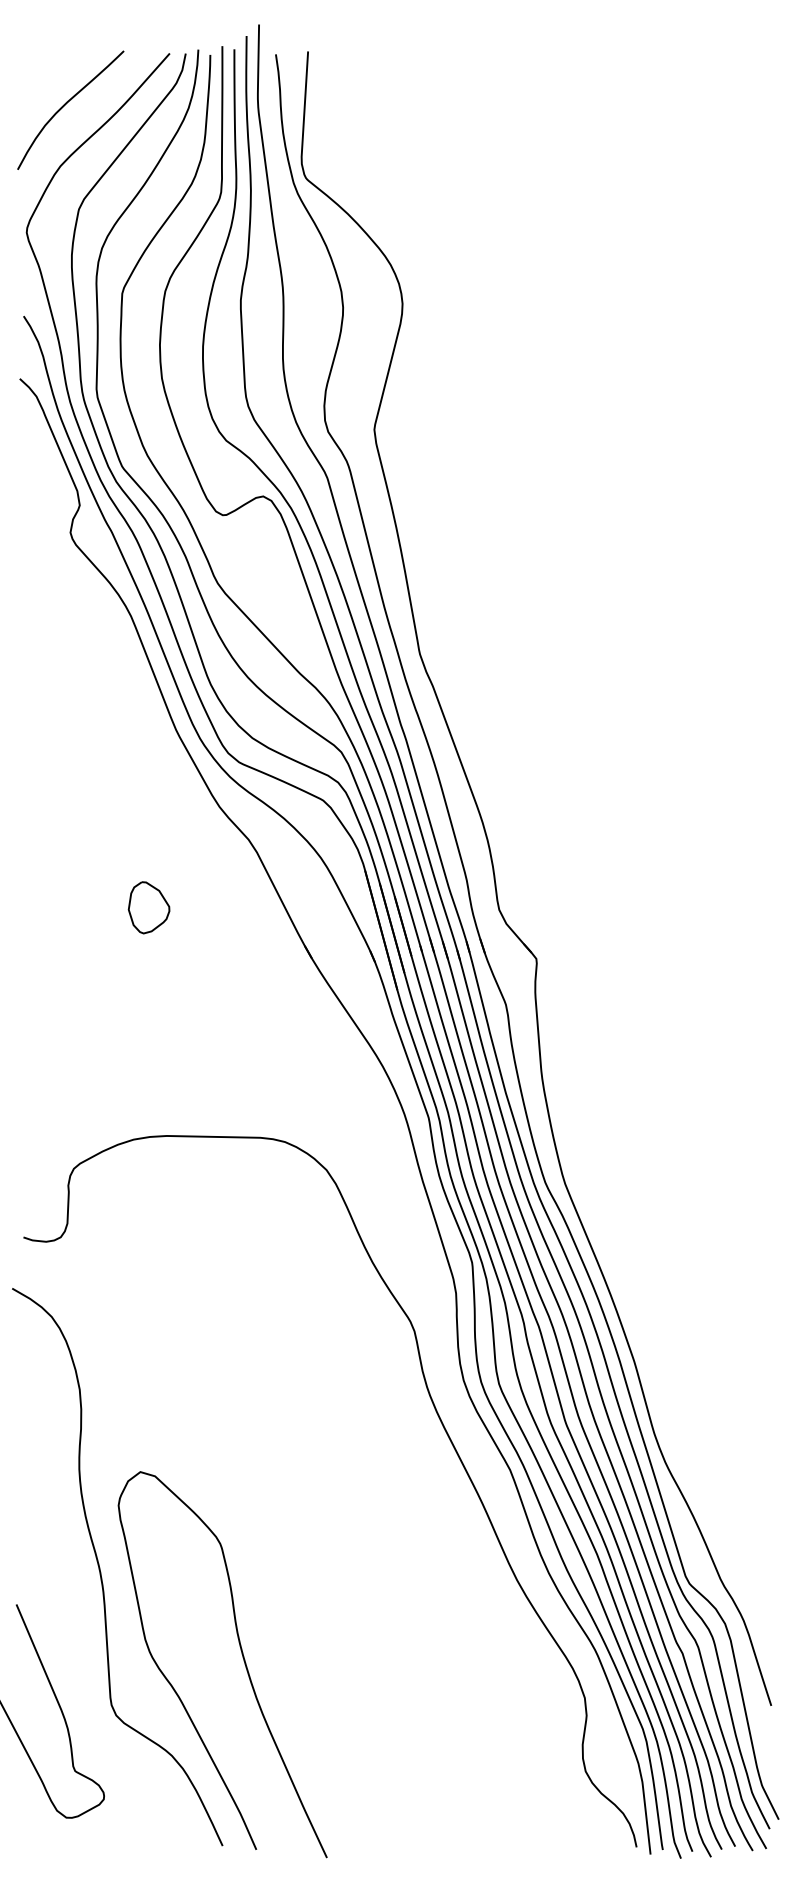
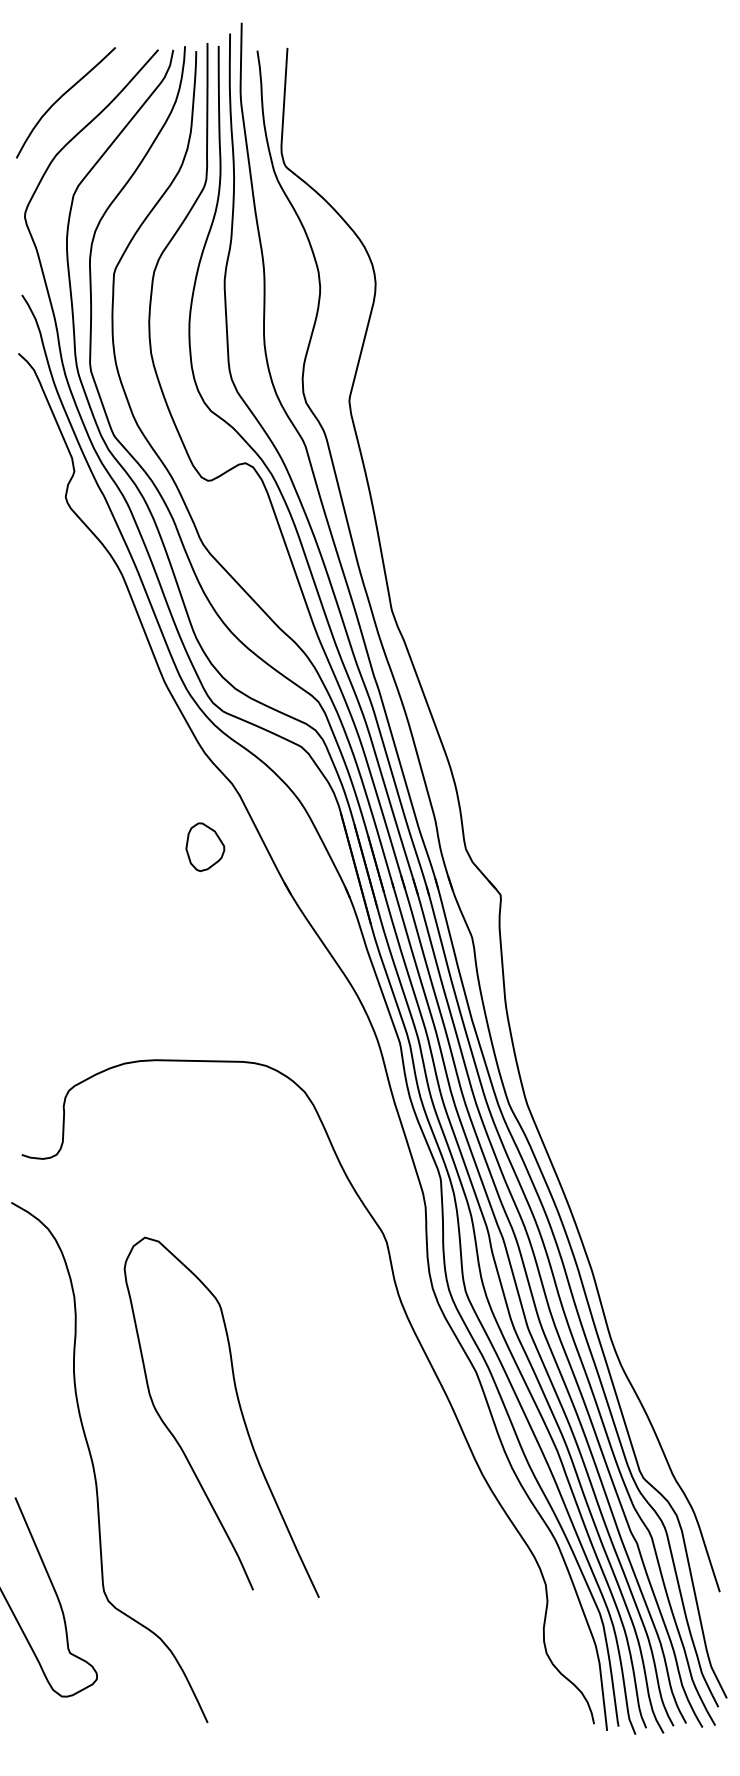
part: (148, 907) -> (204, 846), moved
curve: (242, 1657) -> (240, 1410), moved

